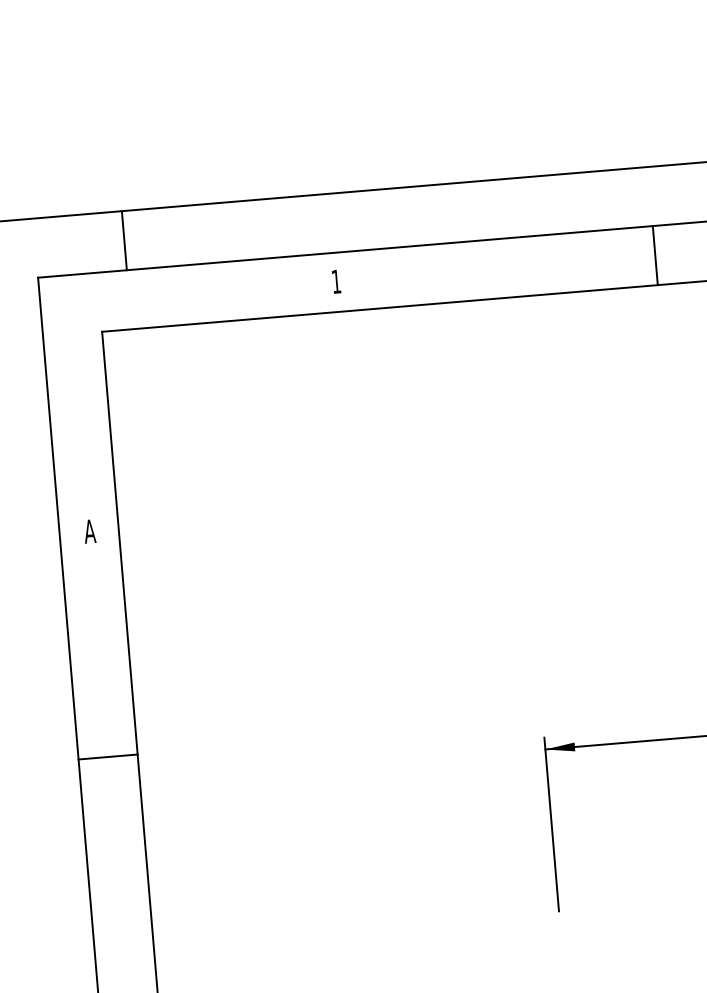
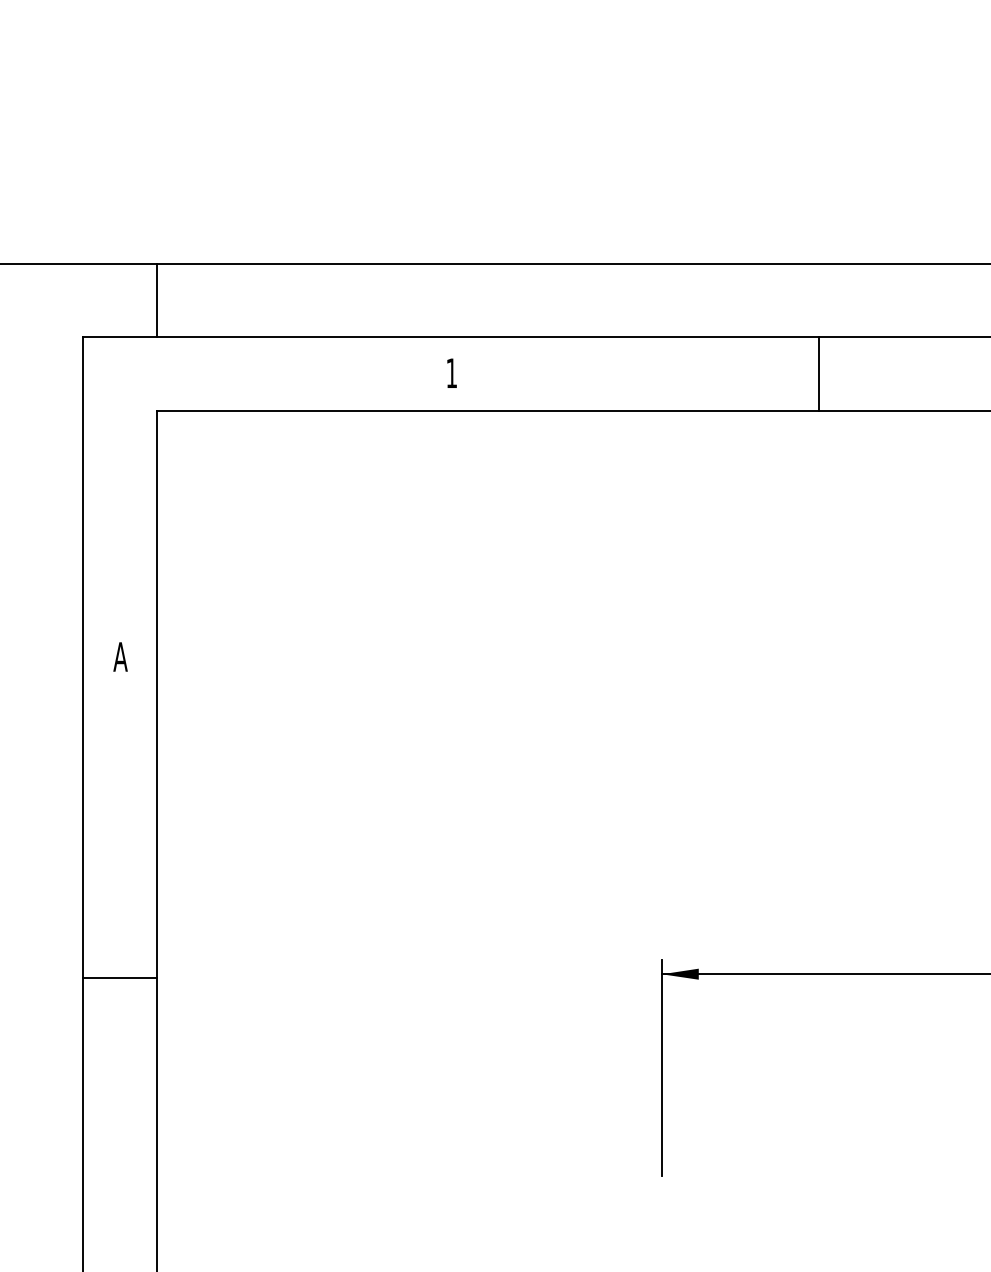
line: (124, 240) -> (156, 300), moved
line: (655, 255) -> (819, 373), moved
line: (107, 757) -> (119, 978), moved

